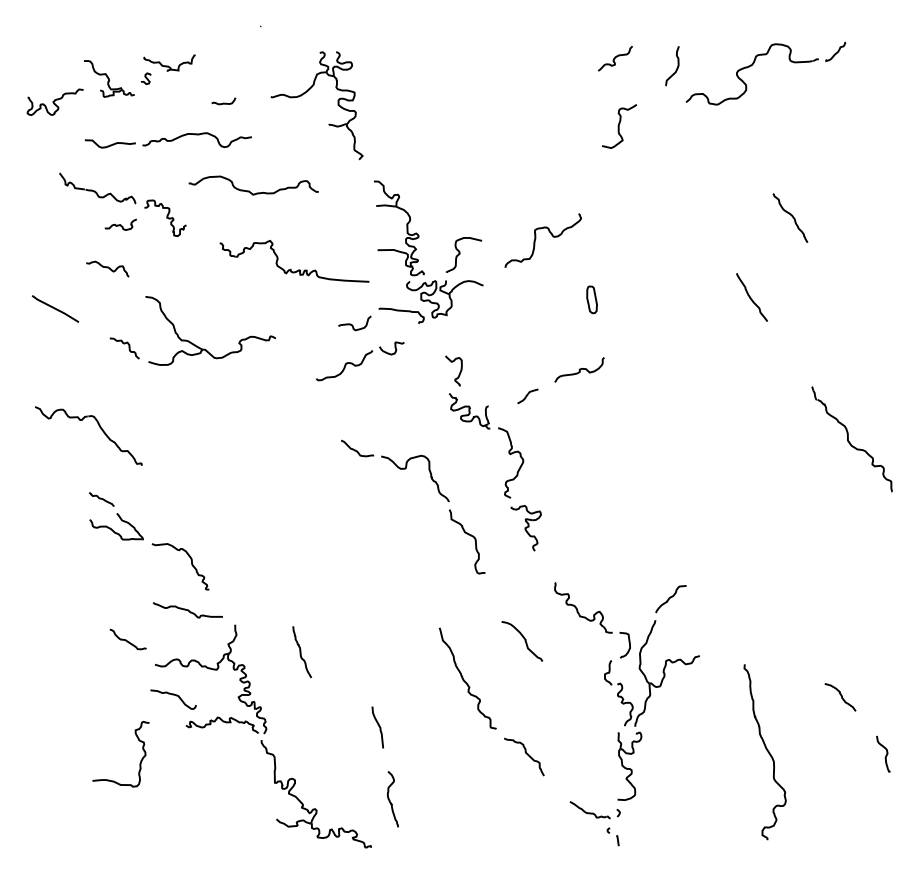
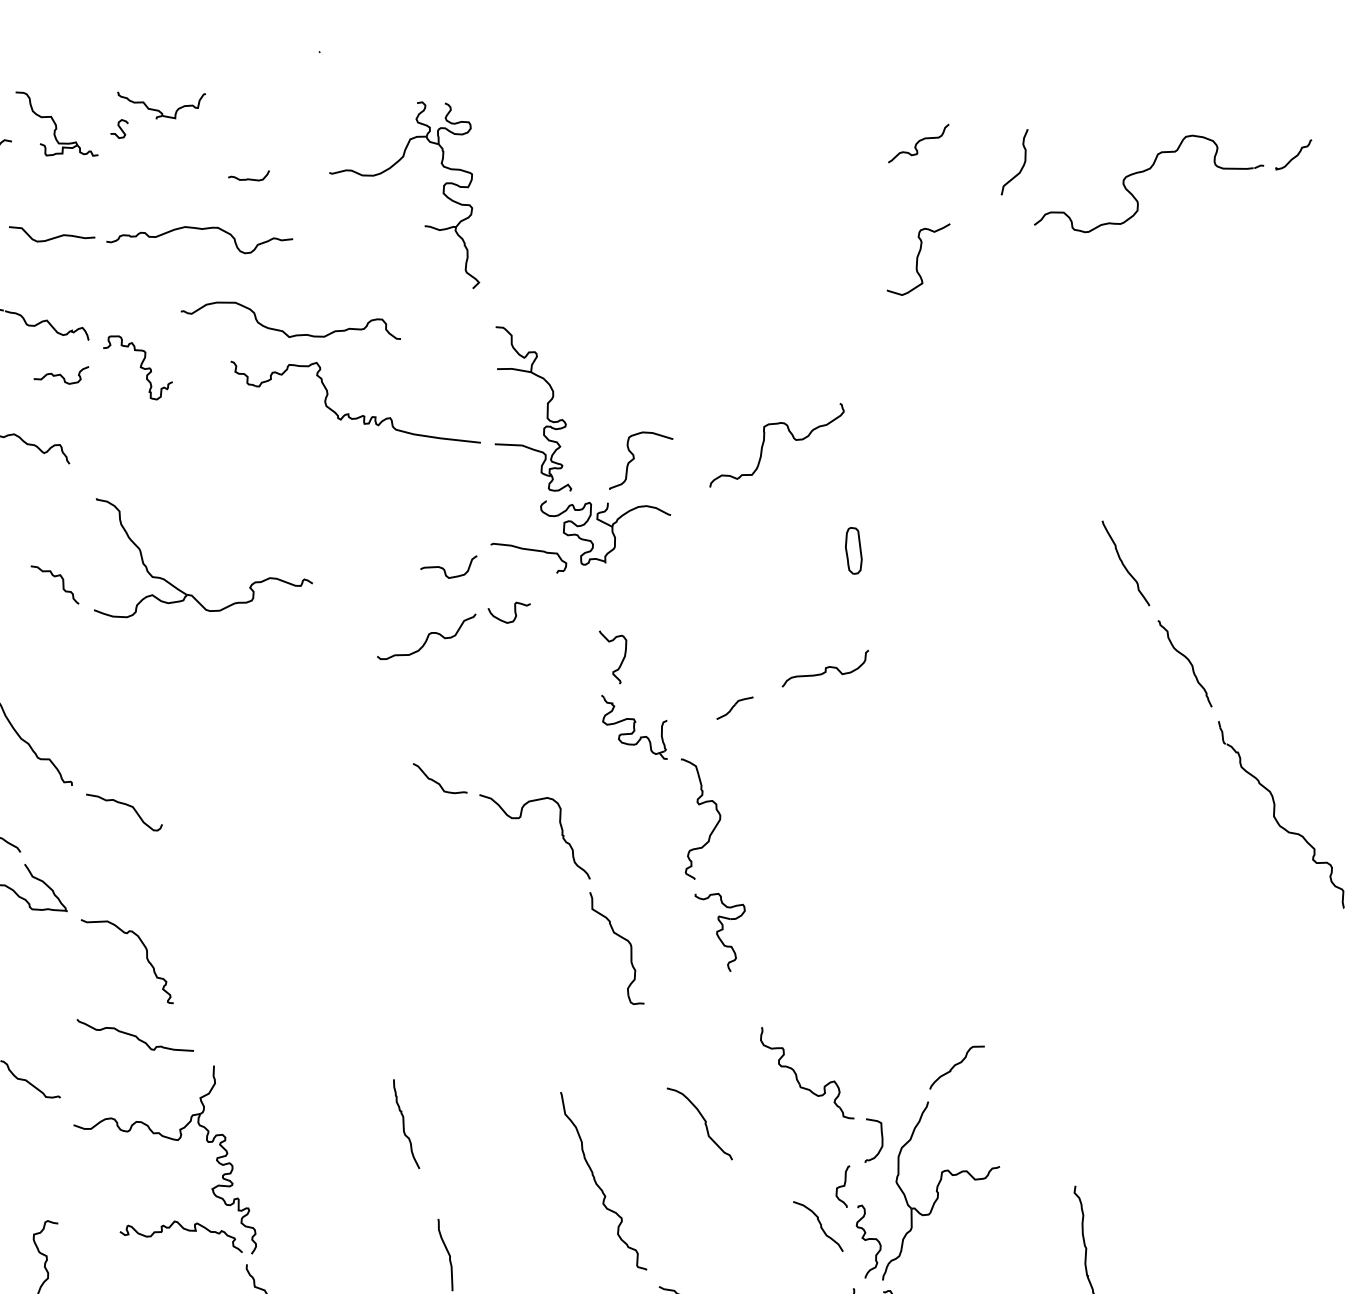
curve: (791, 216) -> (1187, 660), moved
part: (291, 268) -> (349, 412), moved
curve: (301, 652) -> (405, 1124), moved
curve: (173, 695) -> (124, 805), moved
curve: (841, 697) -> (820, 1226), moved

